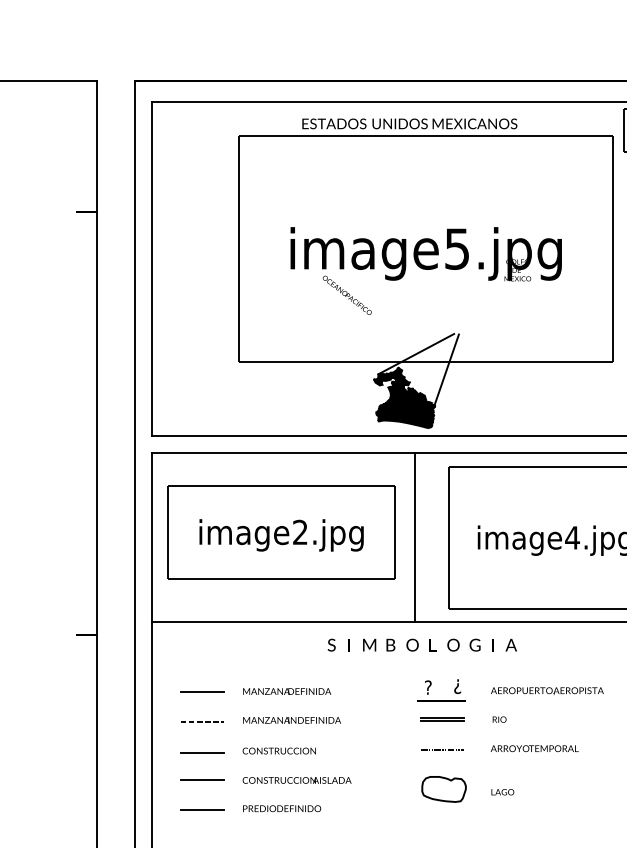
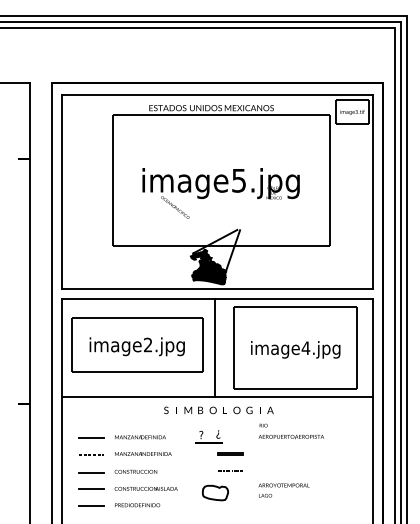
part: (440, 690) -> (208, 436), moved
text: (499, 719) -> (263, 425), moved
text: (533, 748) -> (283, 485), moved
part: (444, 788) -> (215, 492), moved

